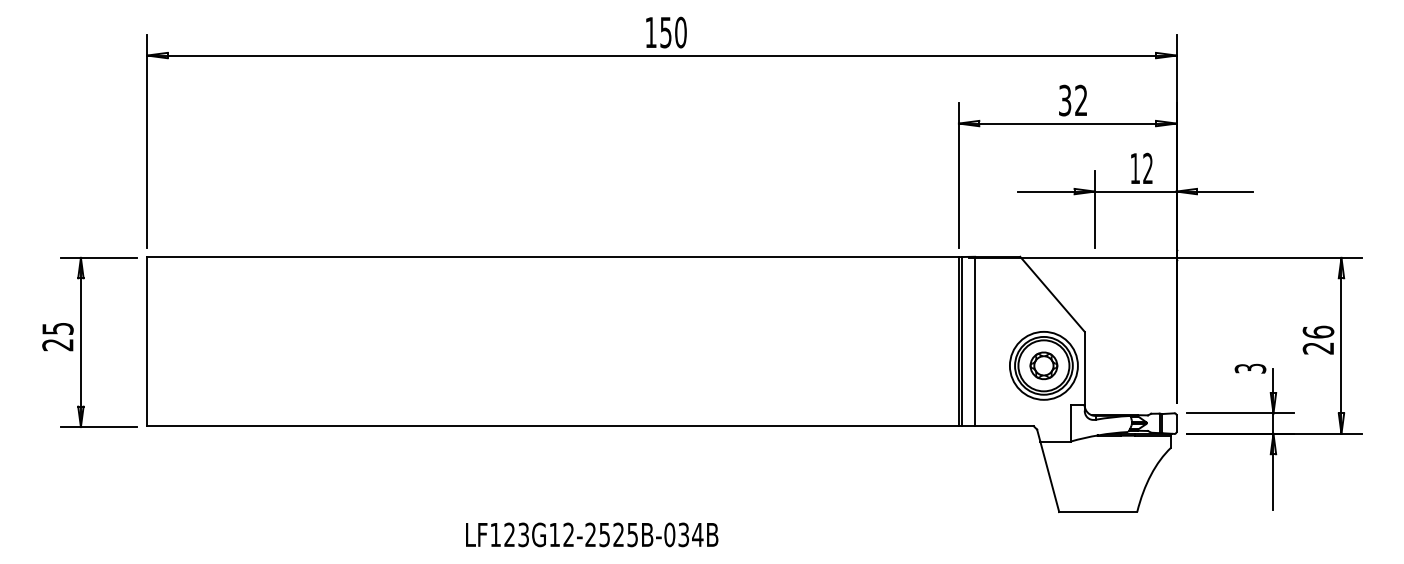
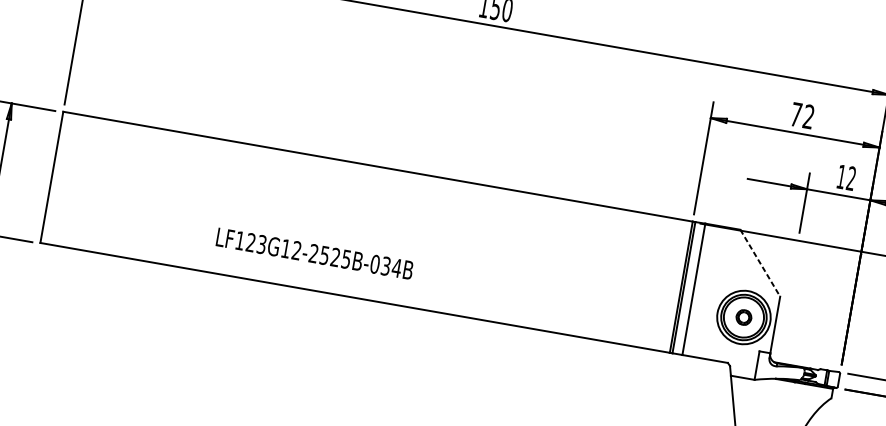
text: (1065, 100) -> (796, 114), 32 -> 72
line: (1052, 294) -> (760, 263), solid -> dashed
part: (1043, 365) -> (743, 317), size x0.7
text: (592, 534) -> (315, 253), moved

